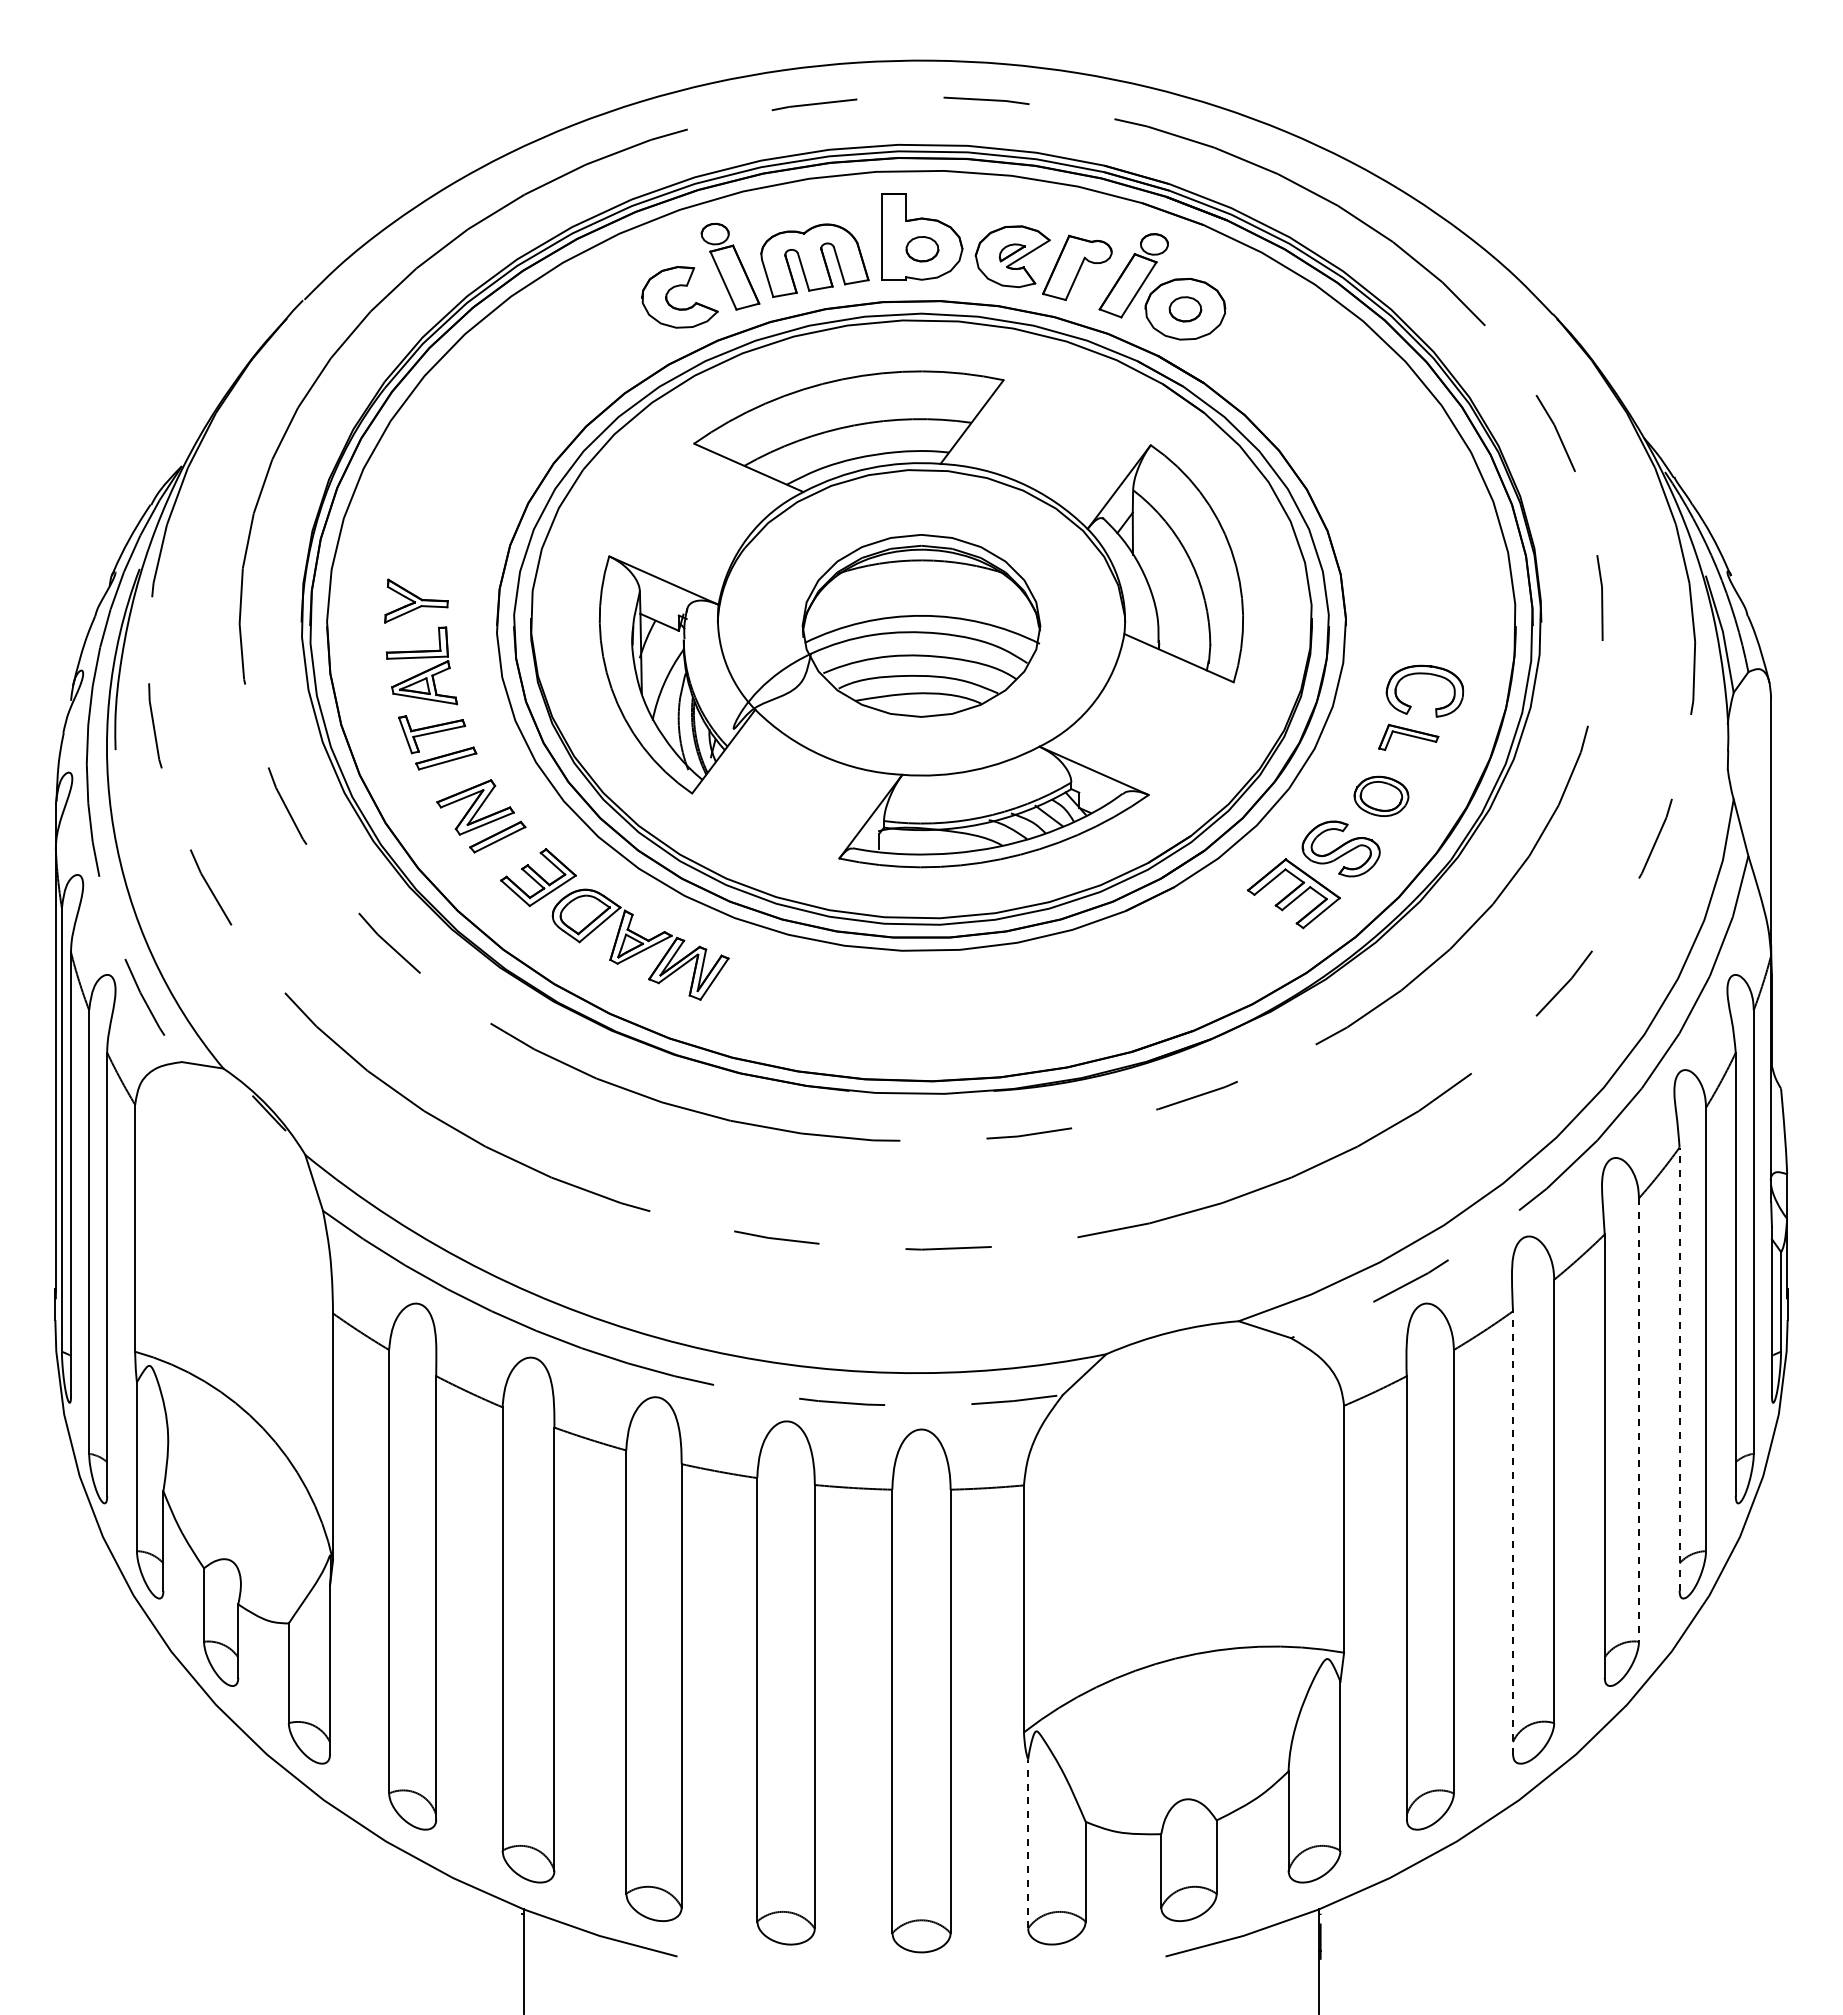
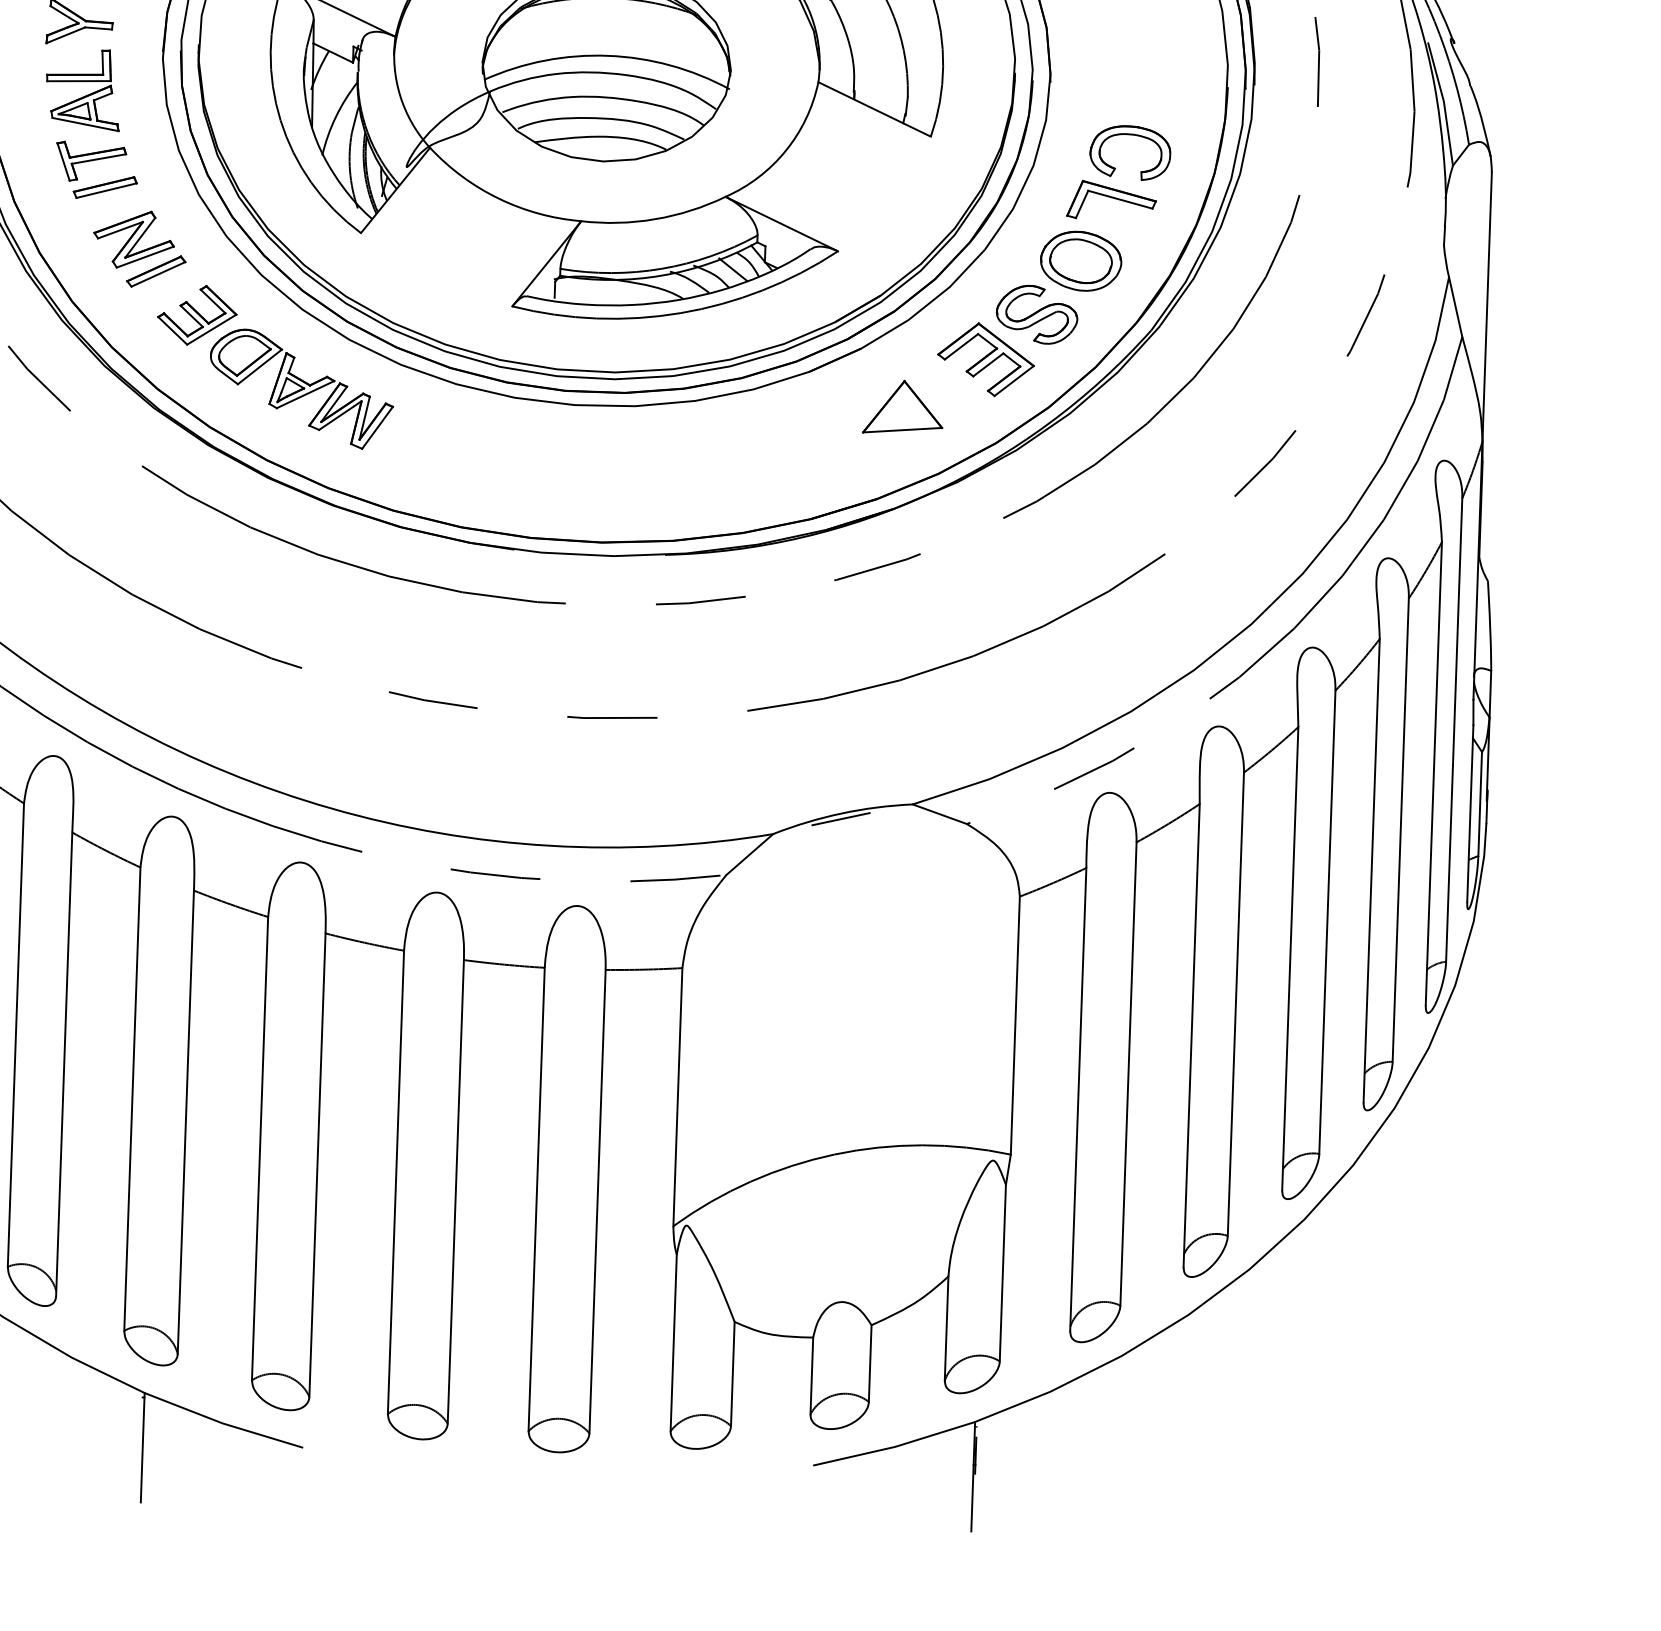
part: (1408, 737) -> (1111, 200), size x1.43
part: (1381, 796) -> (1081, 261), size x1.43
part: (1216, 941) -> (903, 406), added
line: (1170, 1337) -> (840, 818), added
line: (1679, 1369) -> (1371, 870), dashed -> solid
line: (1638, 1420) -> (1326, 922), dashed -> solid
line: (1513, 1532) -> (1192, 1035), dashed -> solid
line: (1028, 1843) -> (674, 1342), dashed -> solid

